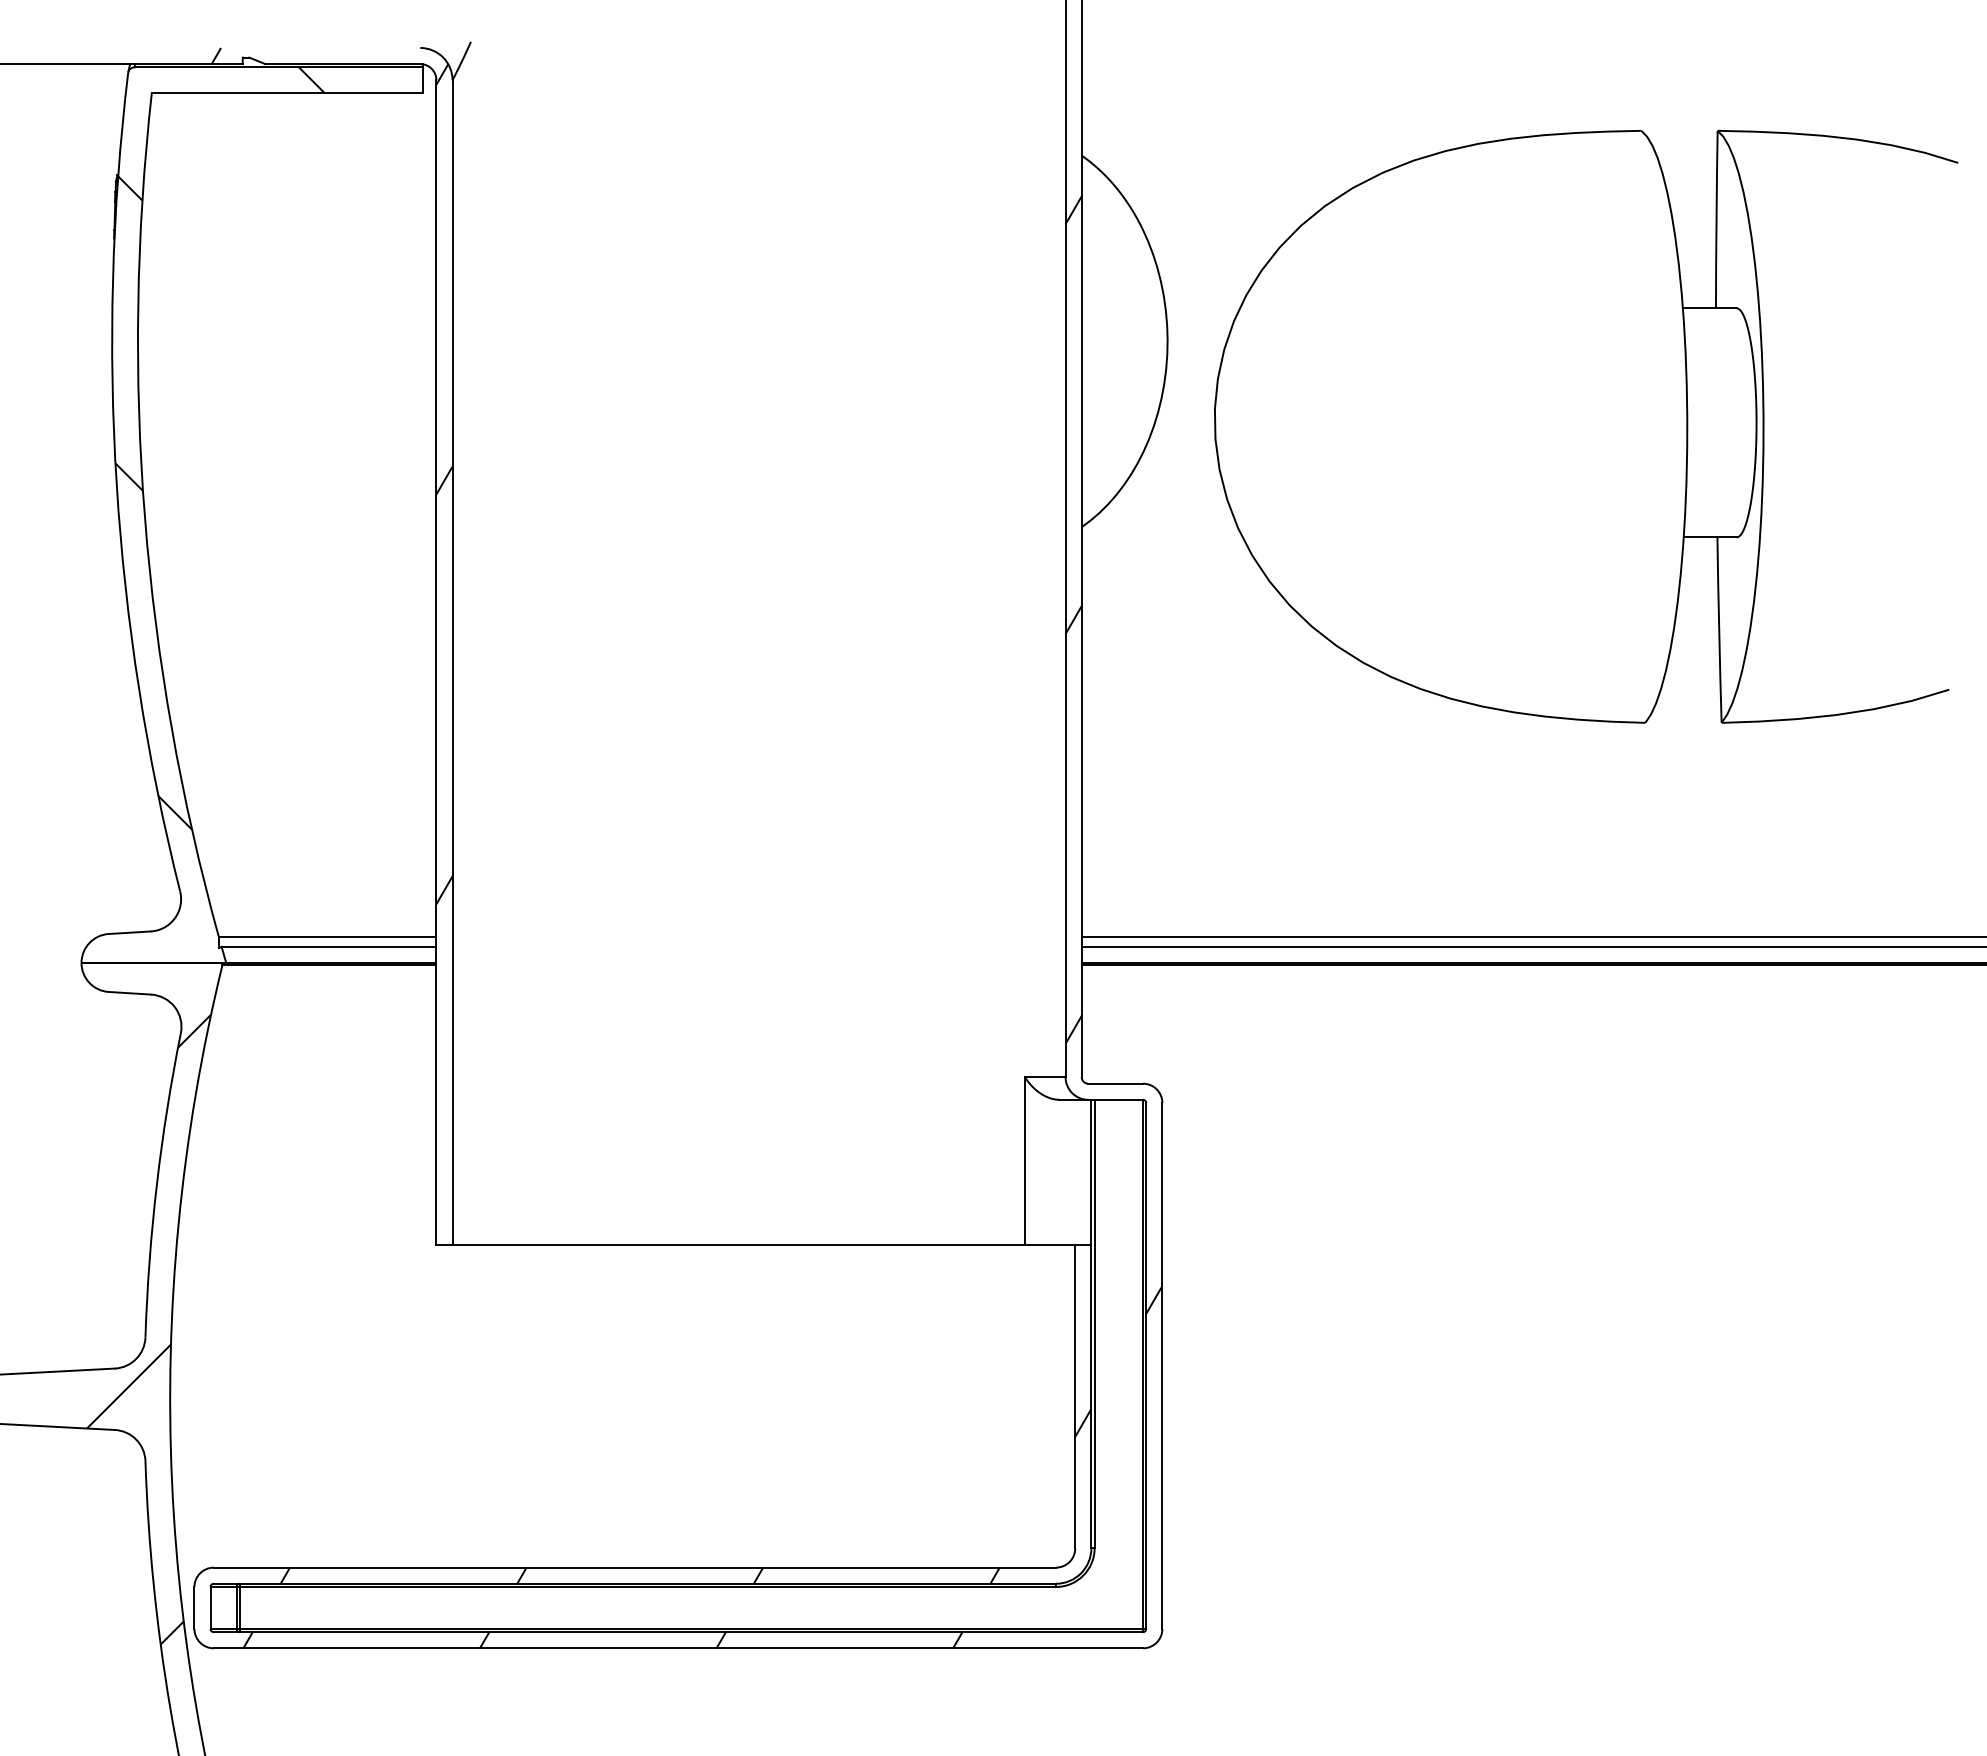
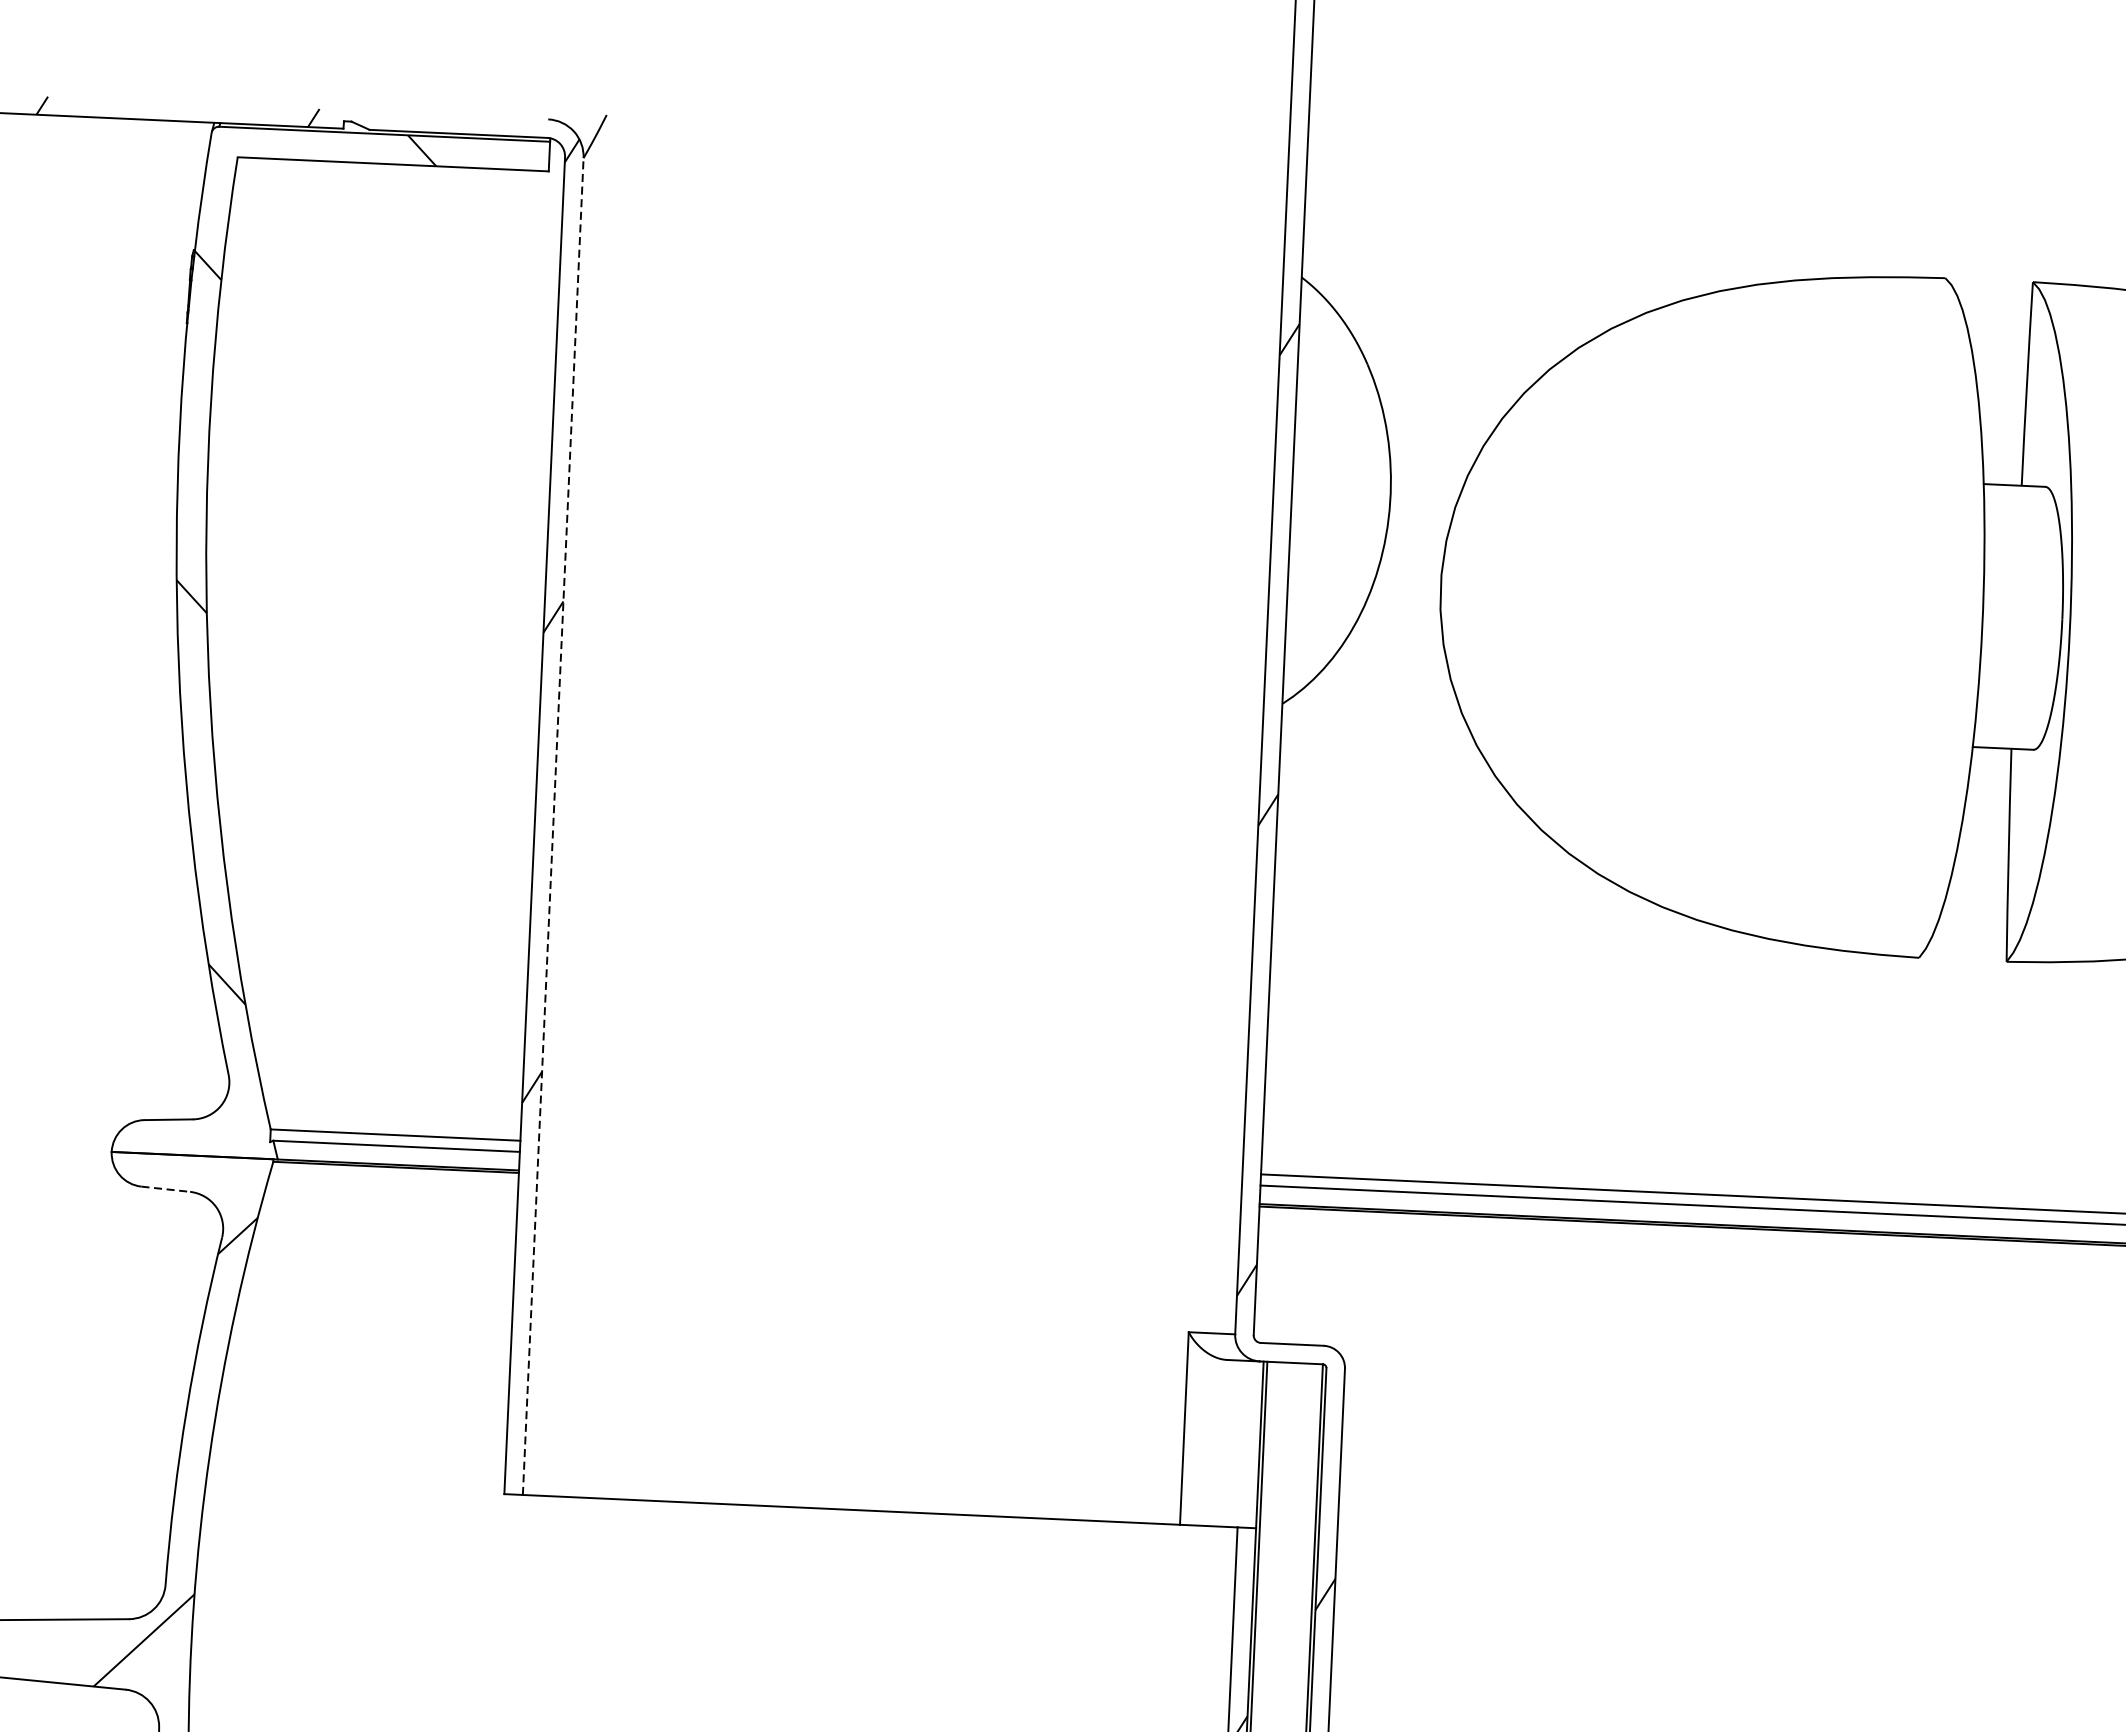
line: (452, 662) -> (553, 826), solid -> dashed
line: (130, 993) -> (166, 1189), solid -> dashed

